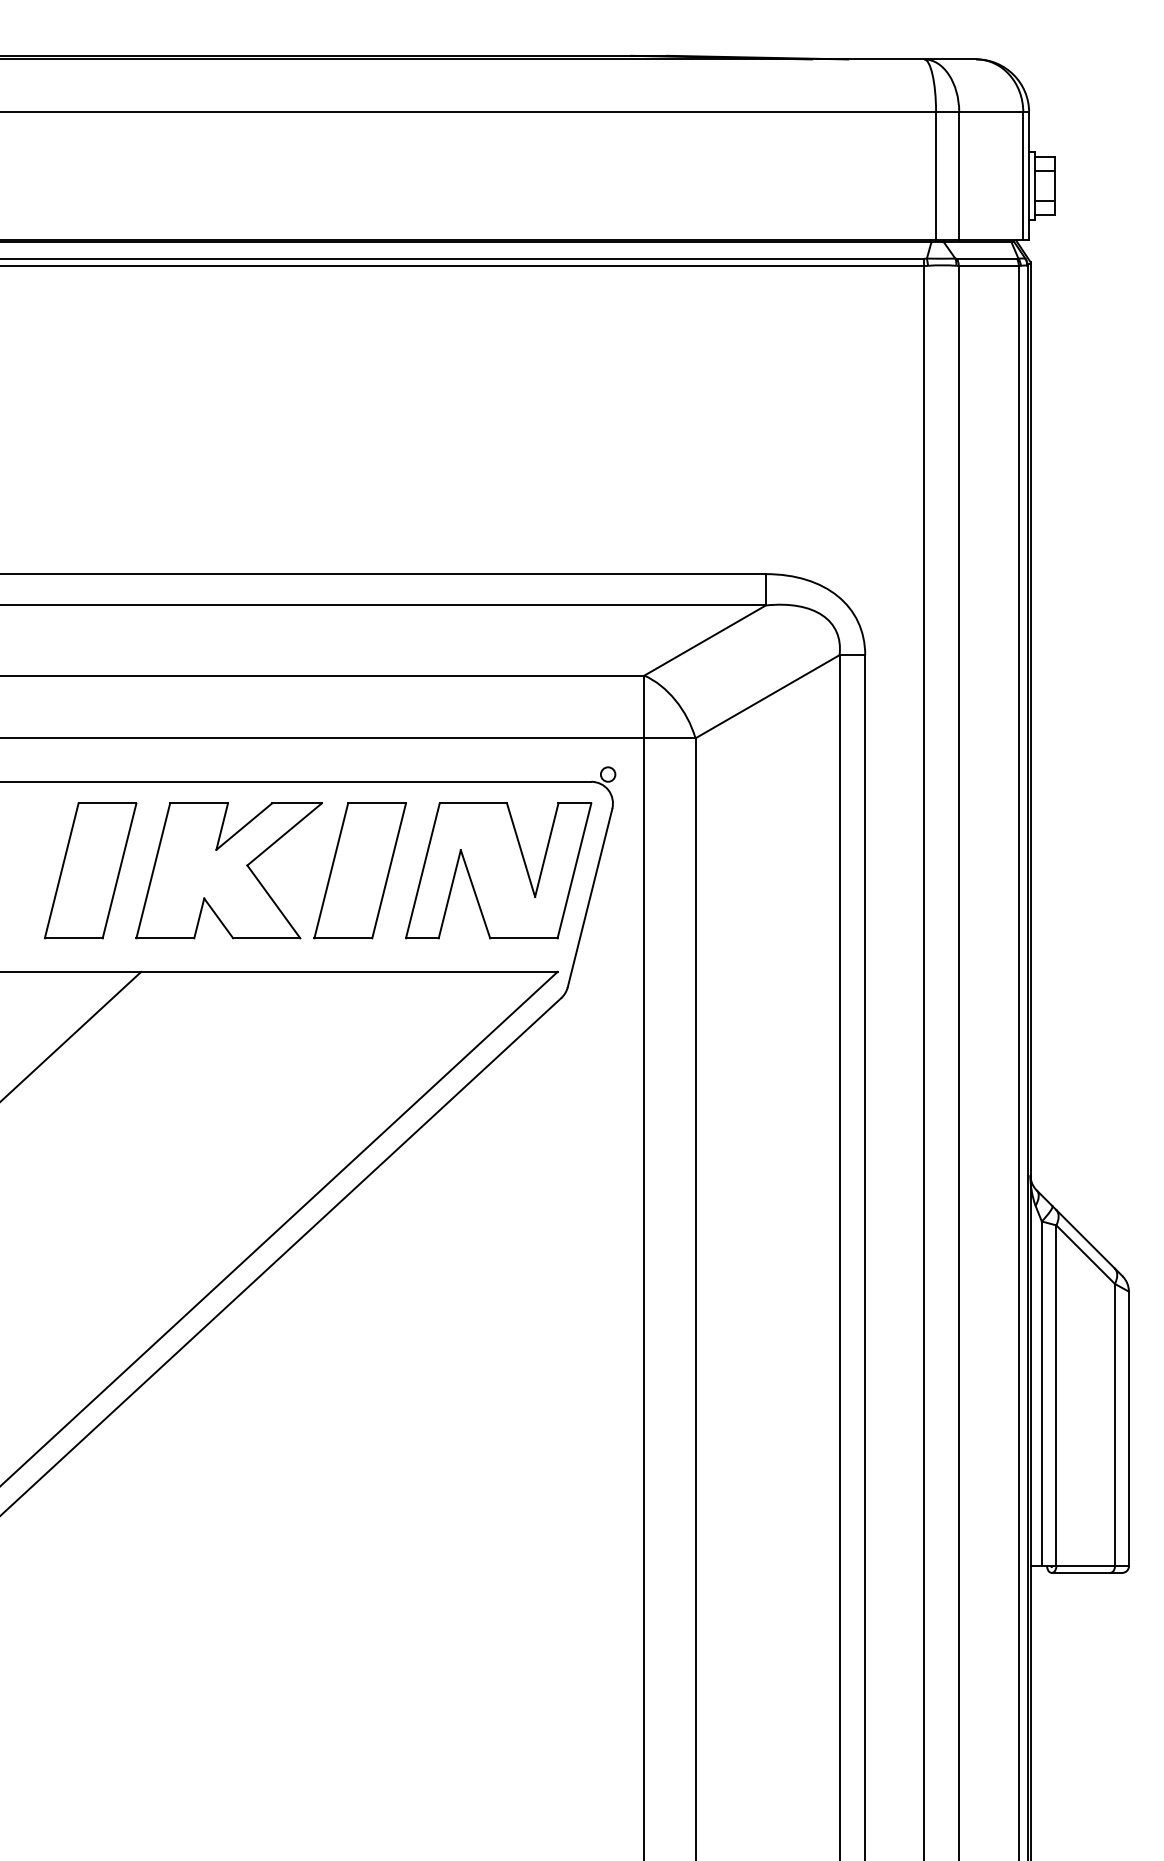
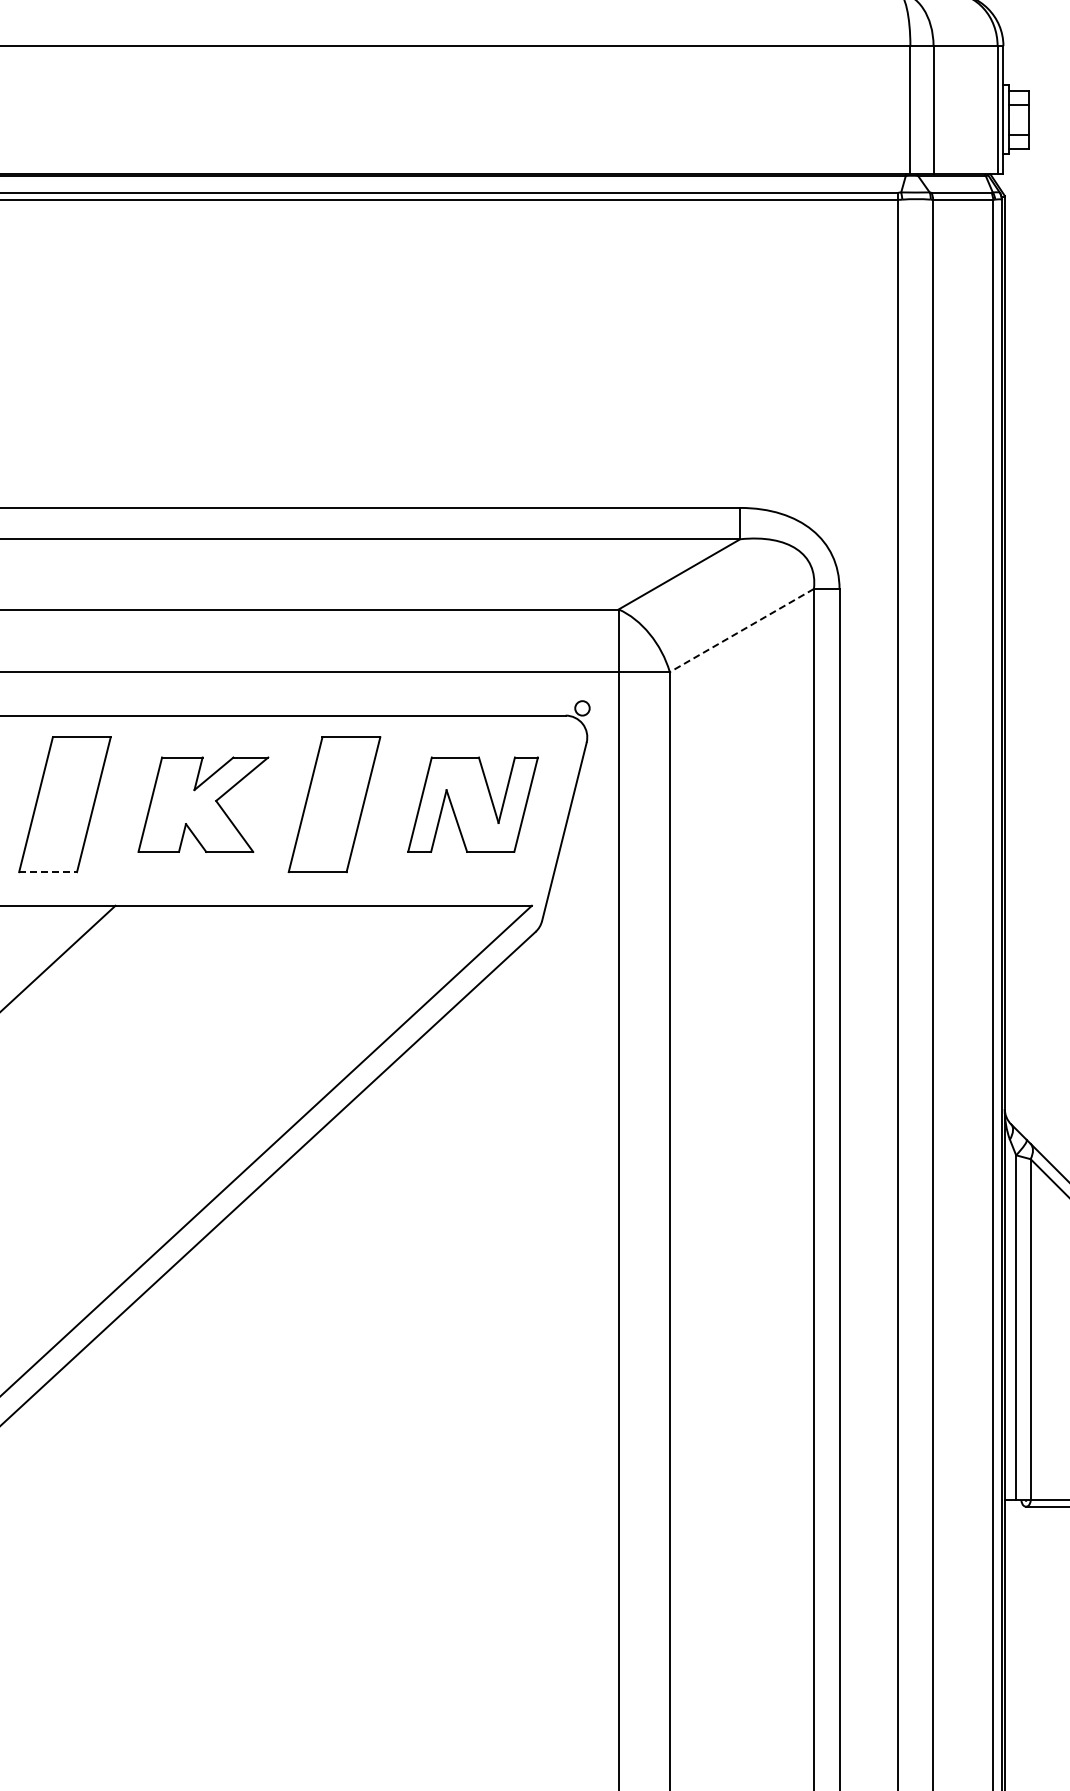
line: (767, 696) -> (741, 630), solid -> dashed
part: (228, 870) -> (202, 804), size x0.7
part: (498, 870) -> (472, 804), size x0.7
line: (73, 938) -> (47, 872), solid -> dashed

